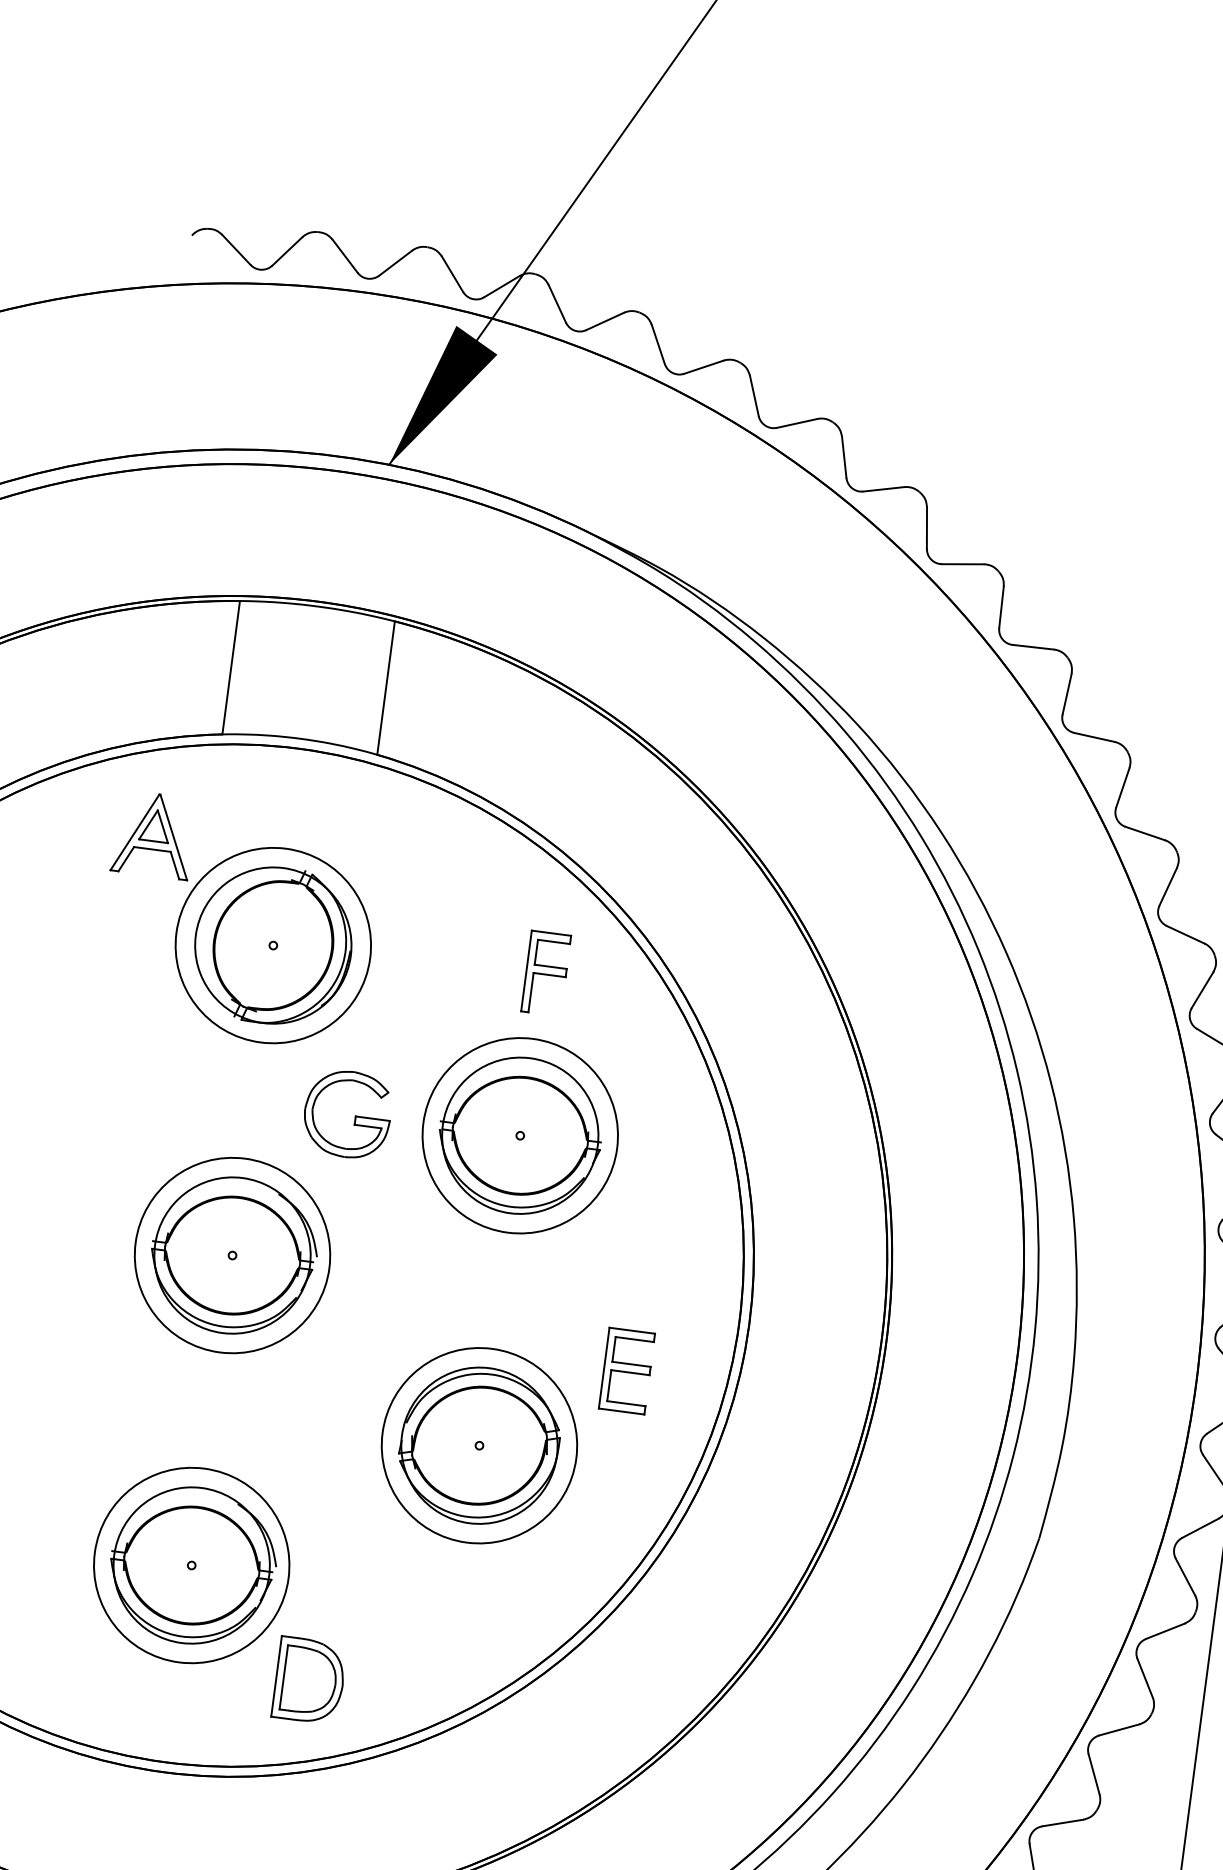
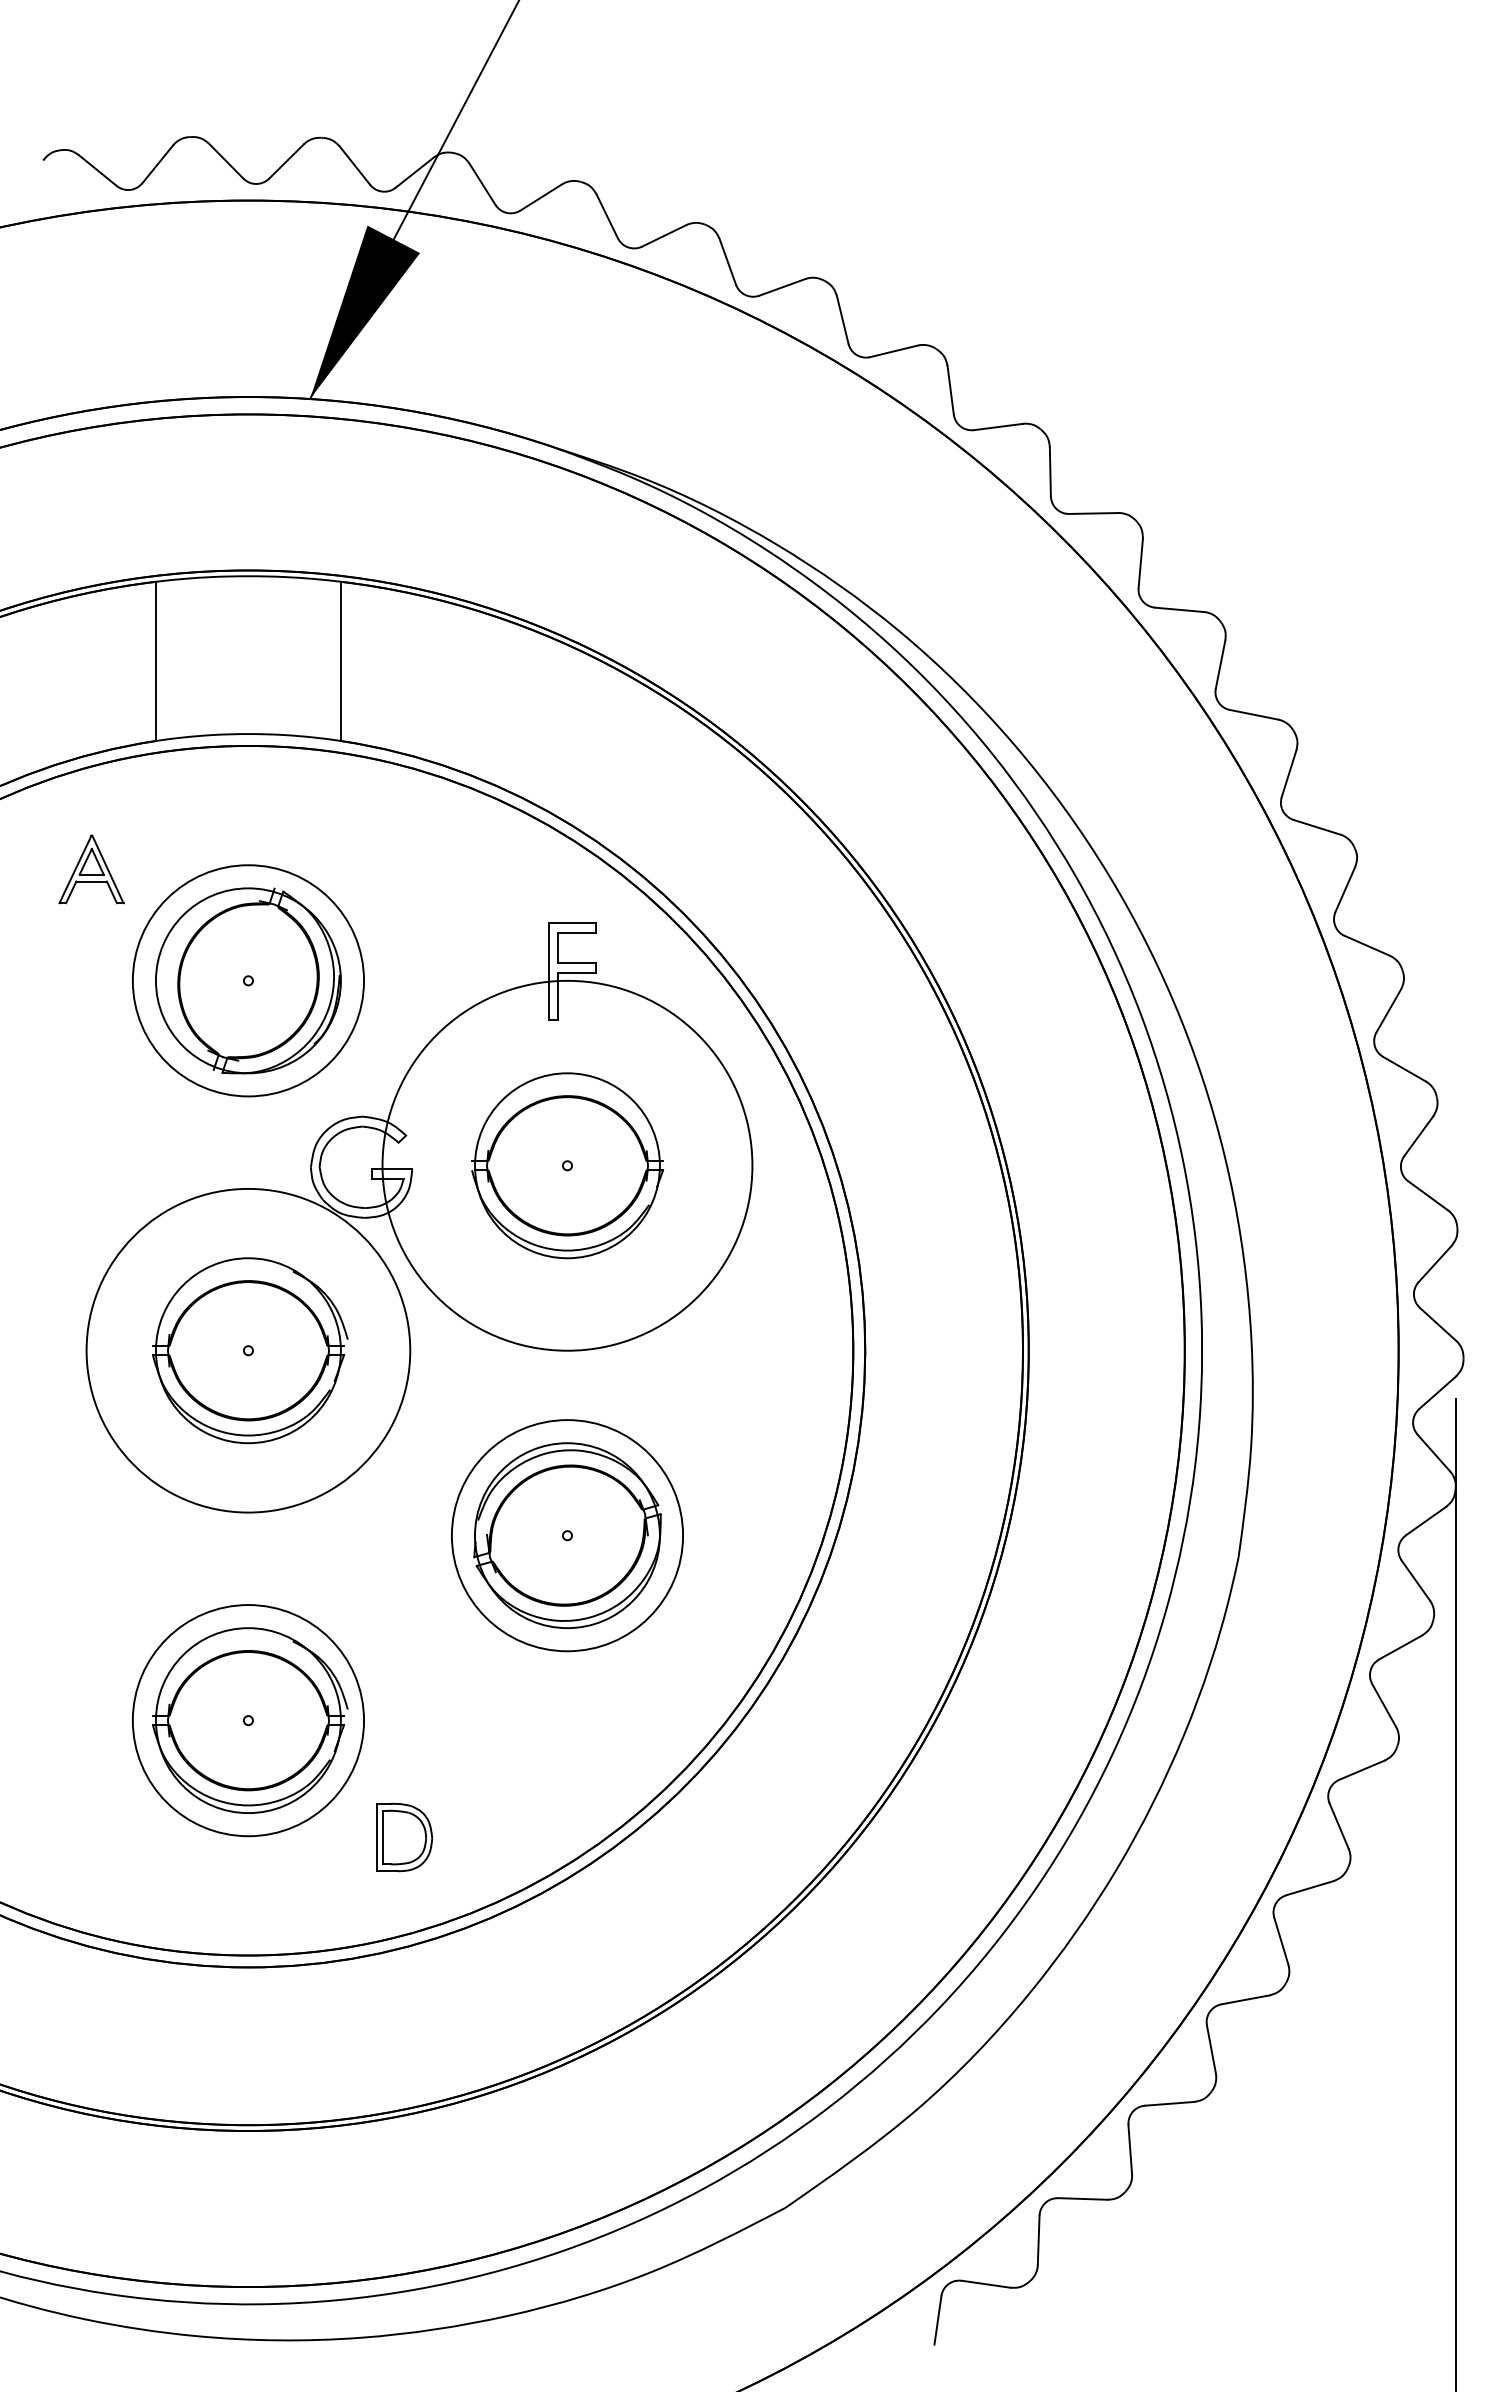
part: (154, 834) -> (91, 869), size x0.7
circle: (520, 1135) -> (567, 1165), size x1.6
circle: (232, 1255) -> (248, 1350), size x1.4
part: (626, 1371) -> (728, 1425), removed
part: (309, 1680) -> (404, 1837), size x0.7

